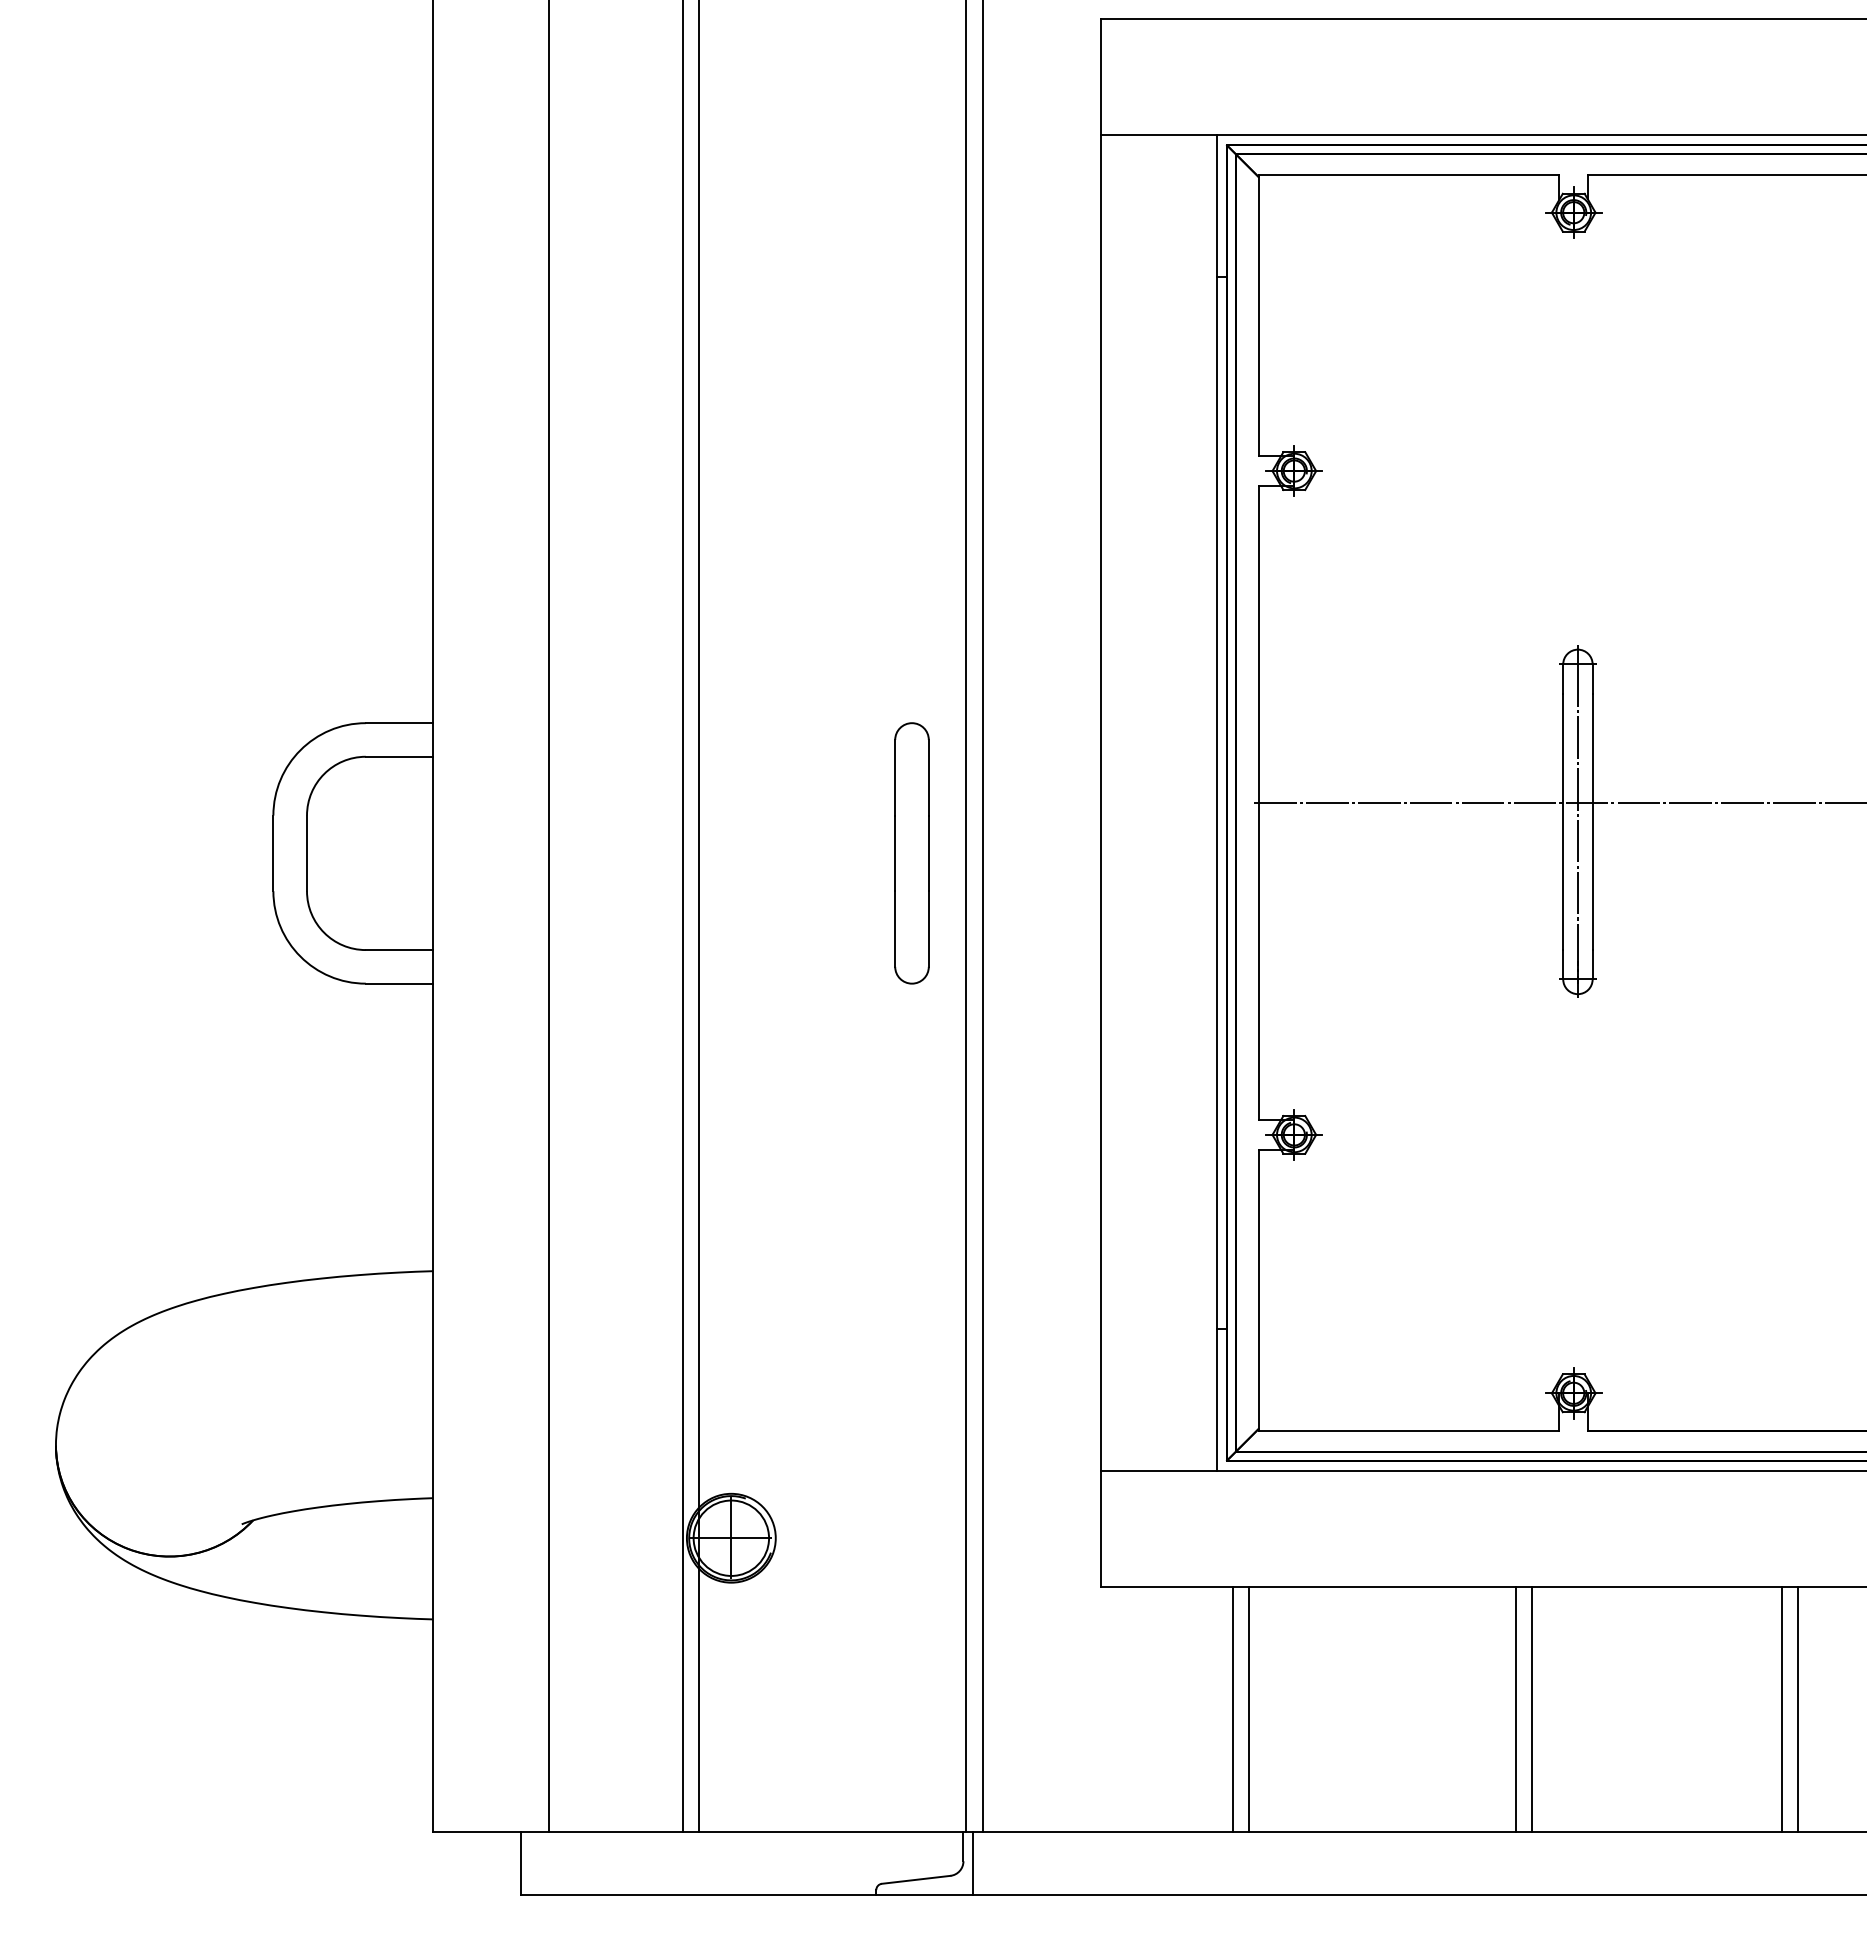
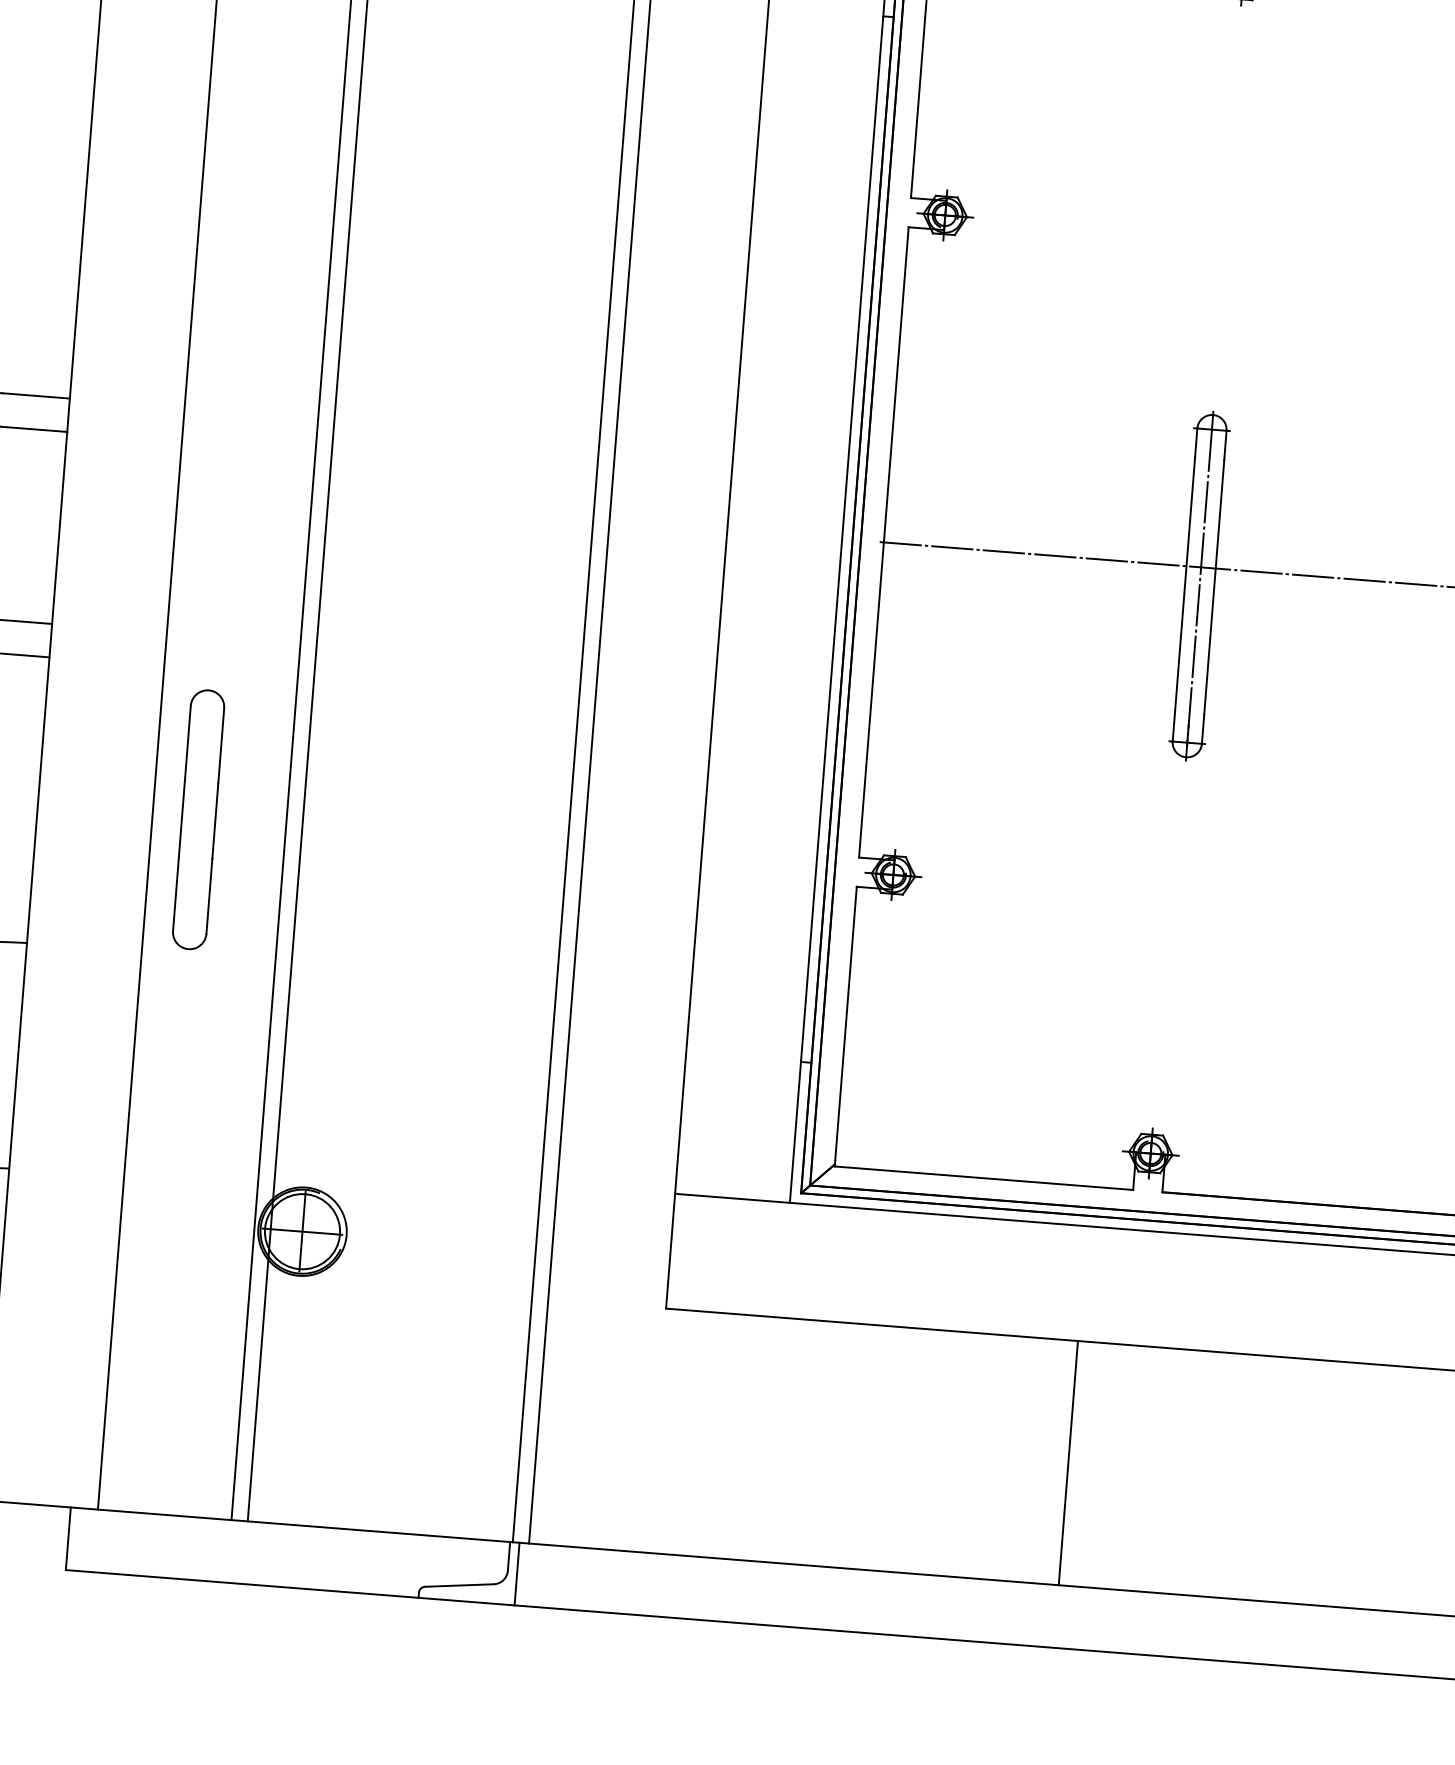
part: (911, 853) -> (198, 819), moved
line: (1232, 1709) -> (787, 1441), removed
line: (1248, 1709) -> (802, 1442), removed
line: (1532, 1709) -> (1085, 1464), removed
line: (1781, 1709) -> (1332, 1483), removed
line: (1798, 1709) -> (1349, 1485), removed

